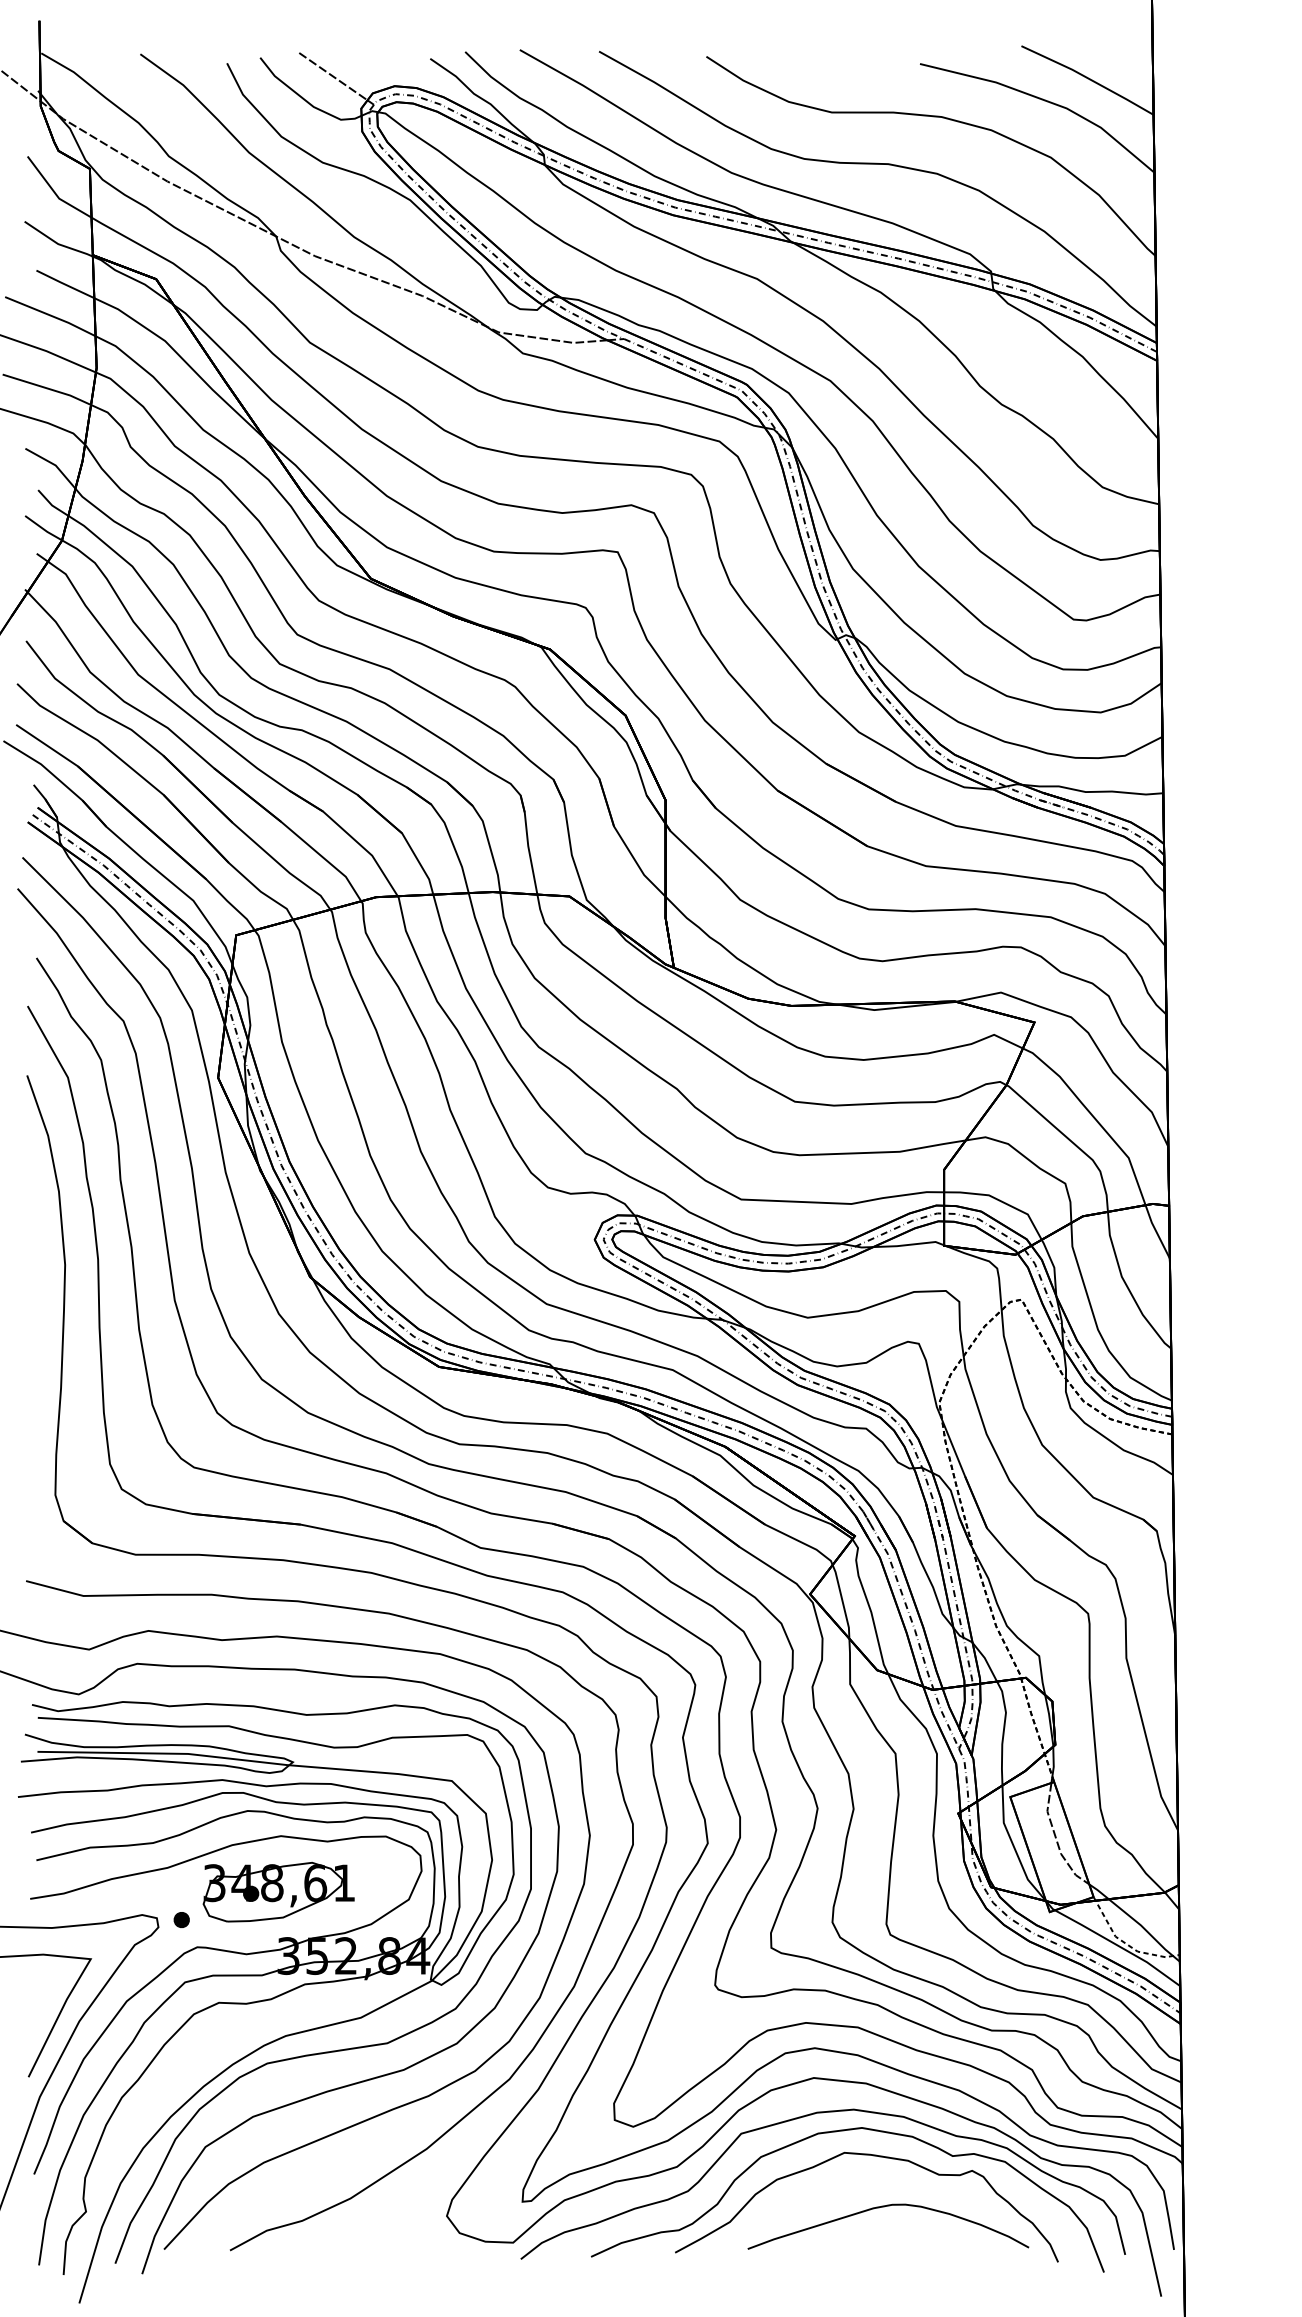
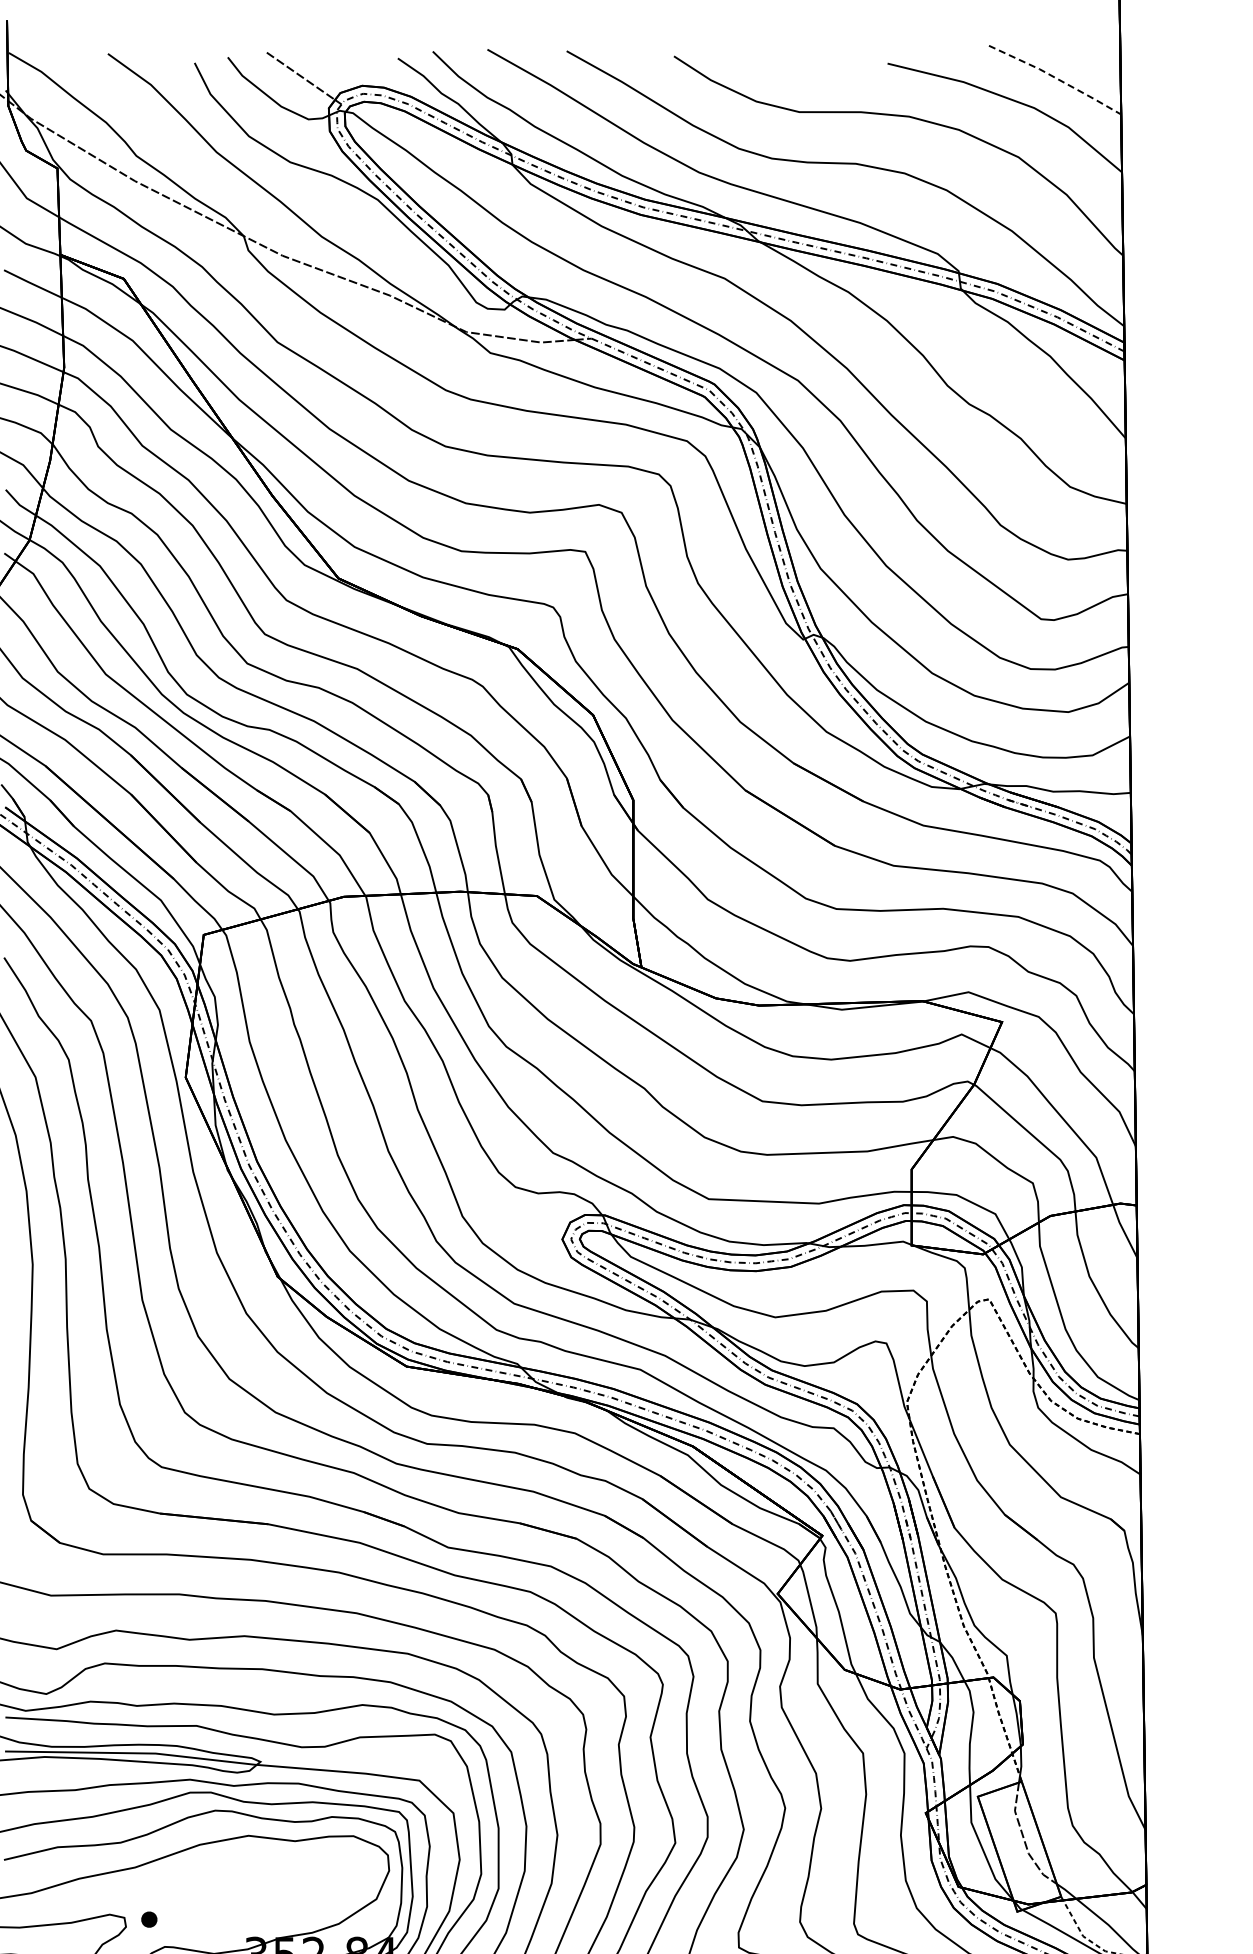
line: (1089, 79) -> (1057, 79), solid -> dashed
part: (278, 1891) -> (246, 1891), removed

